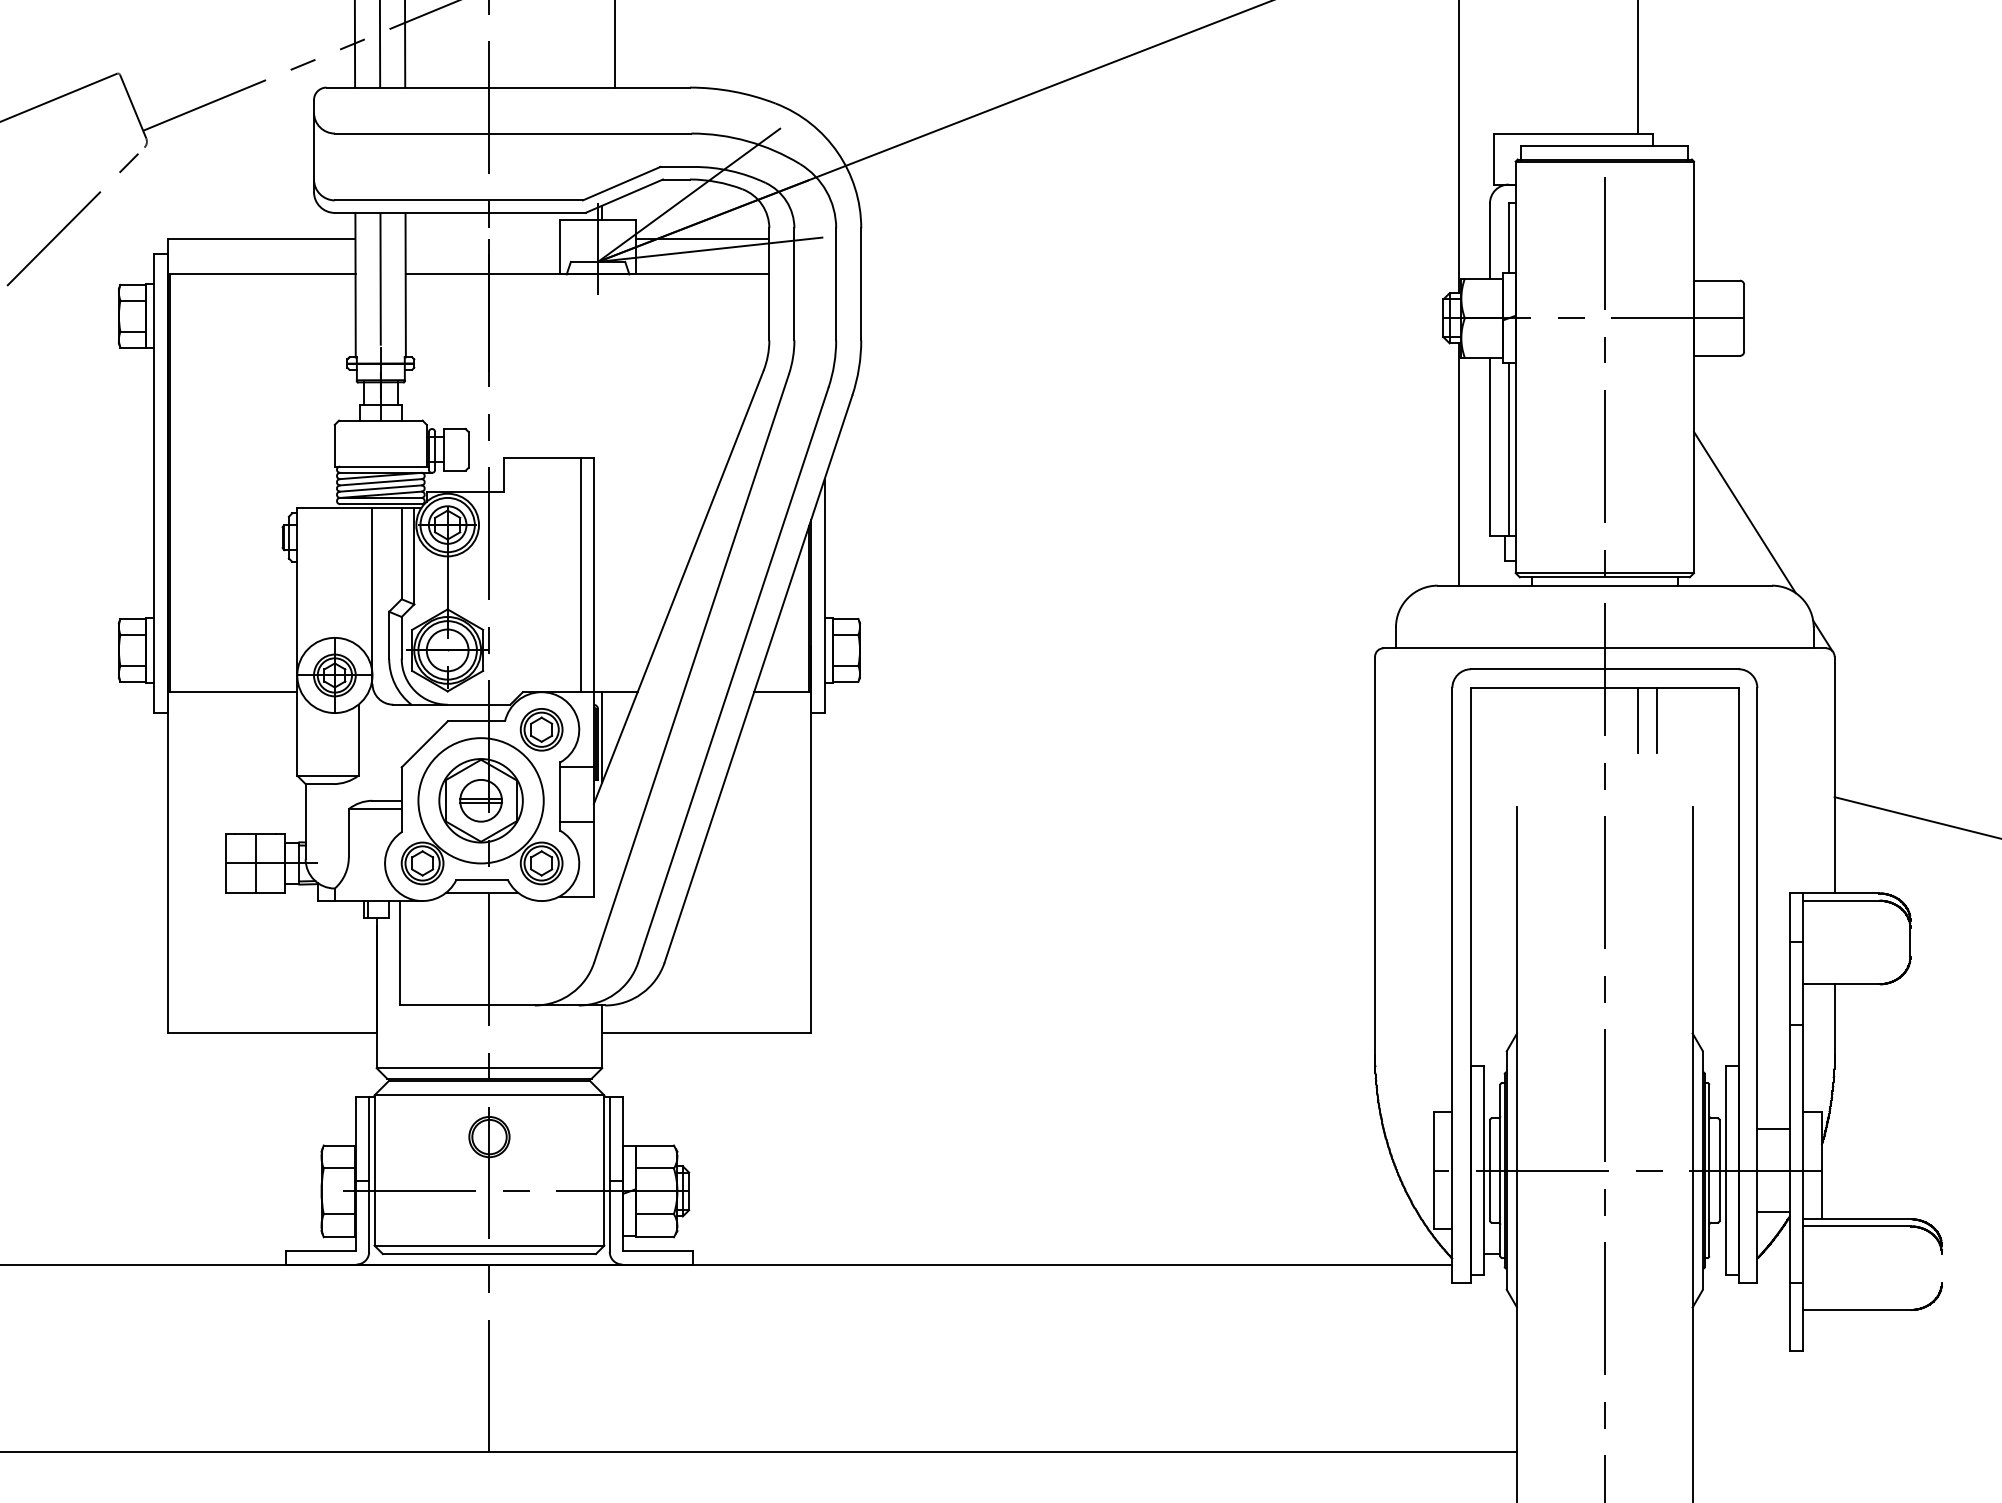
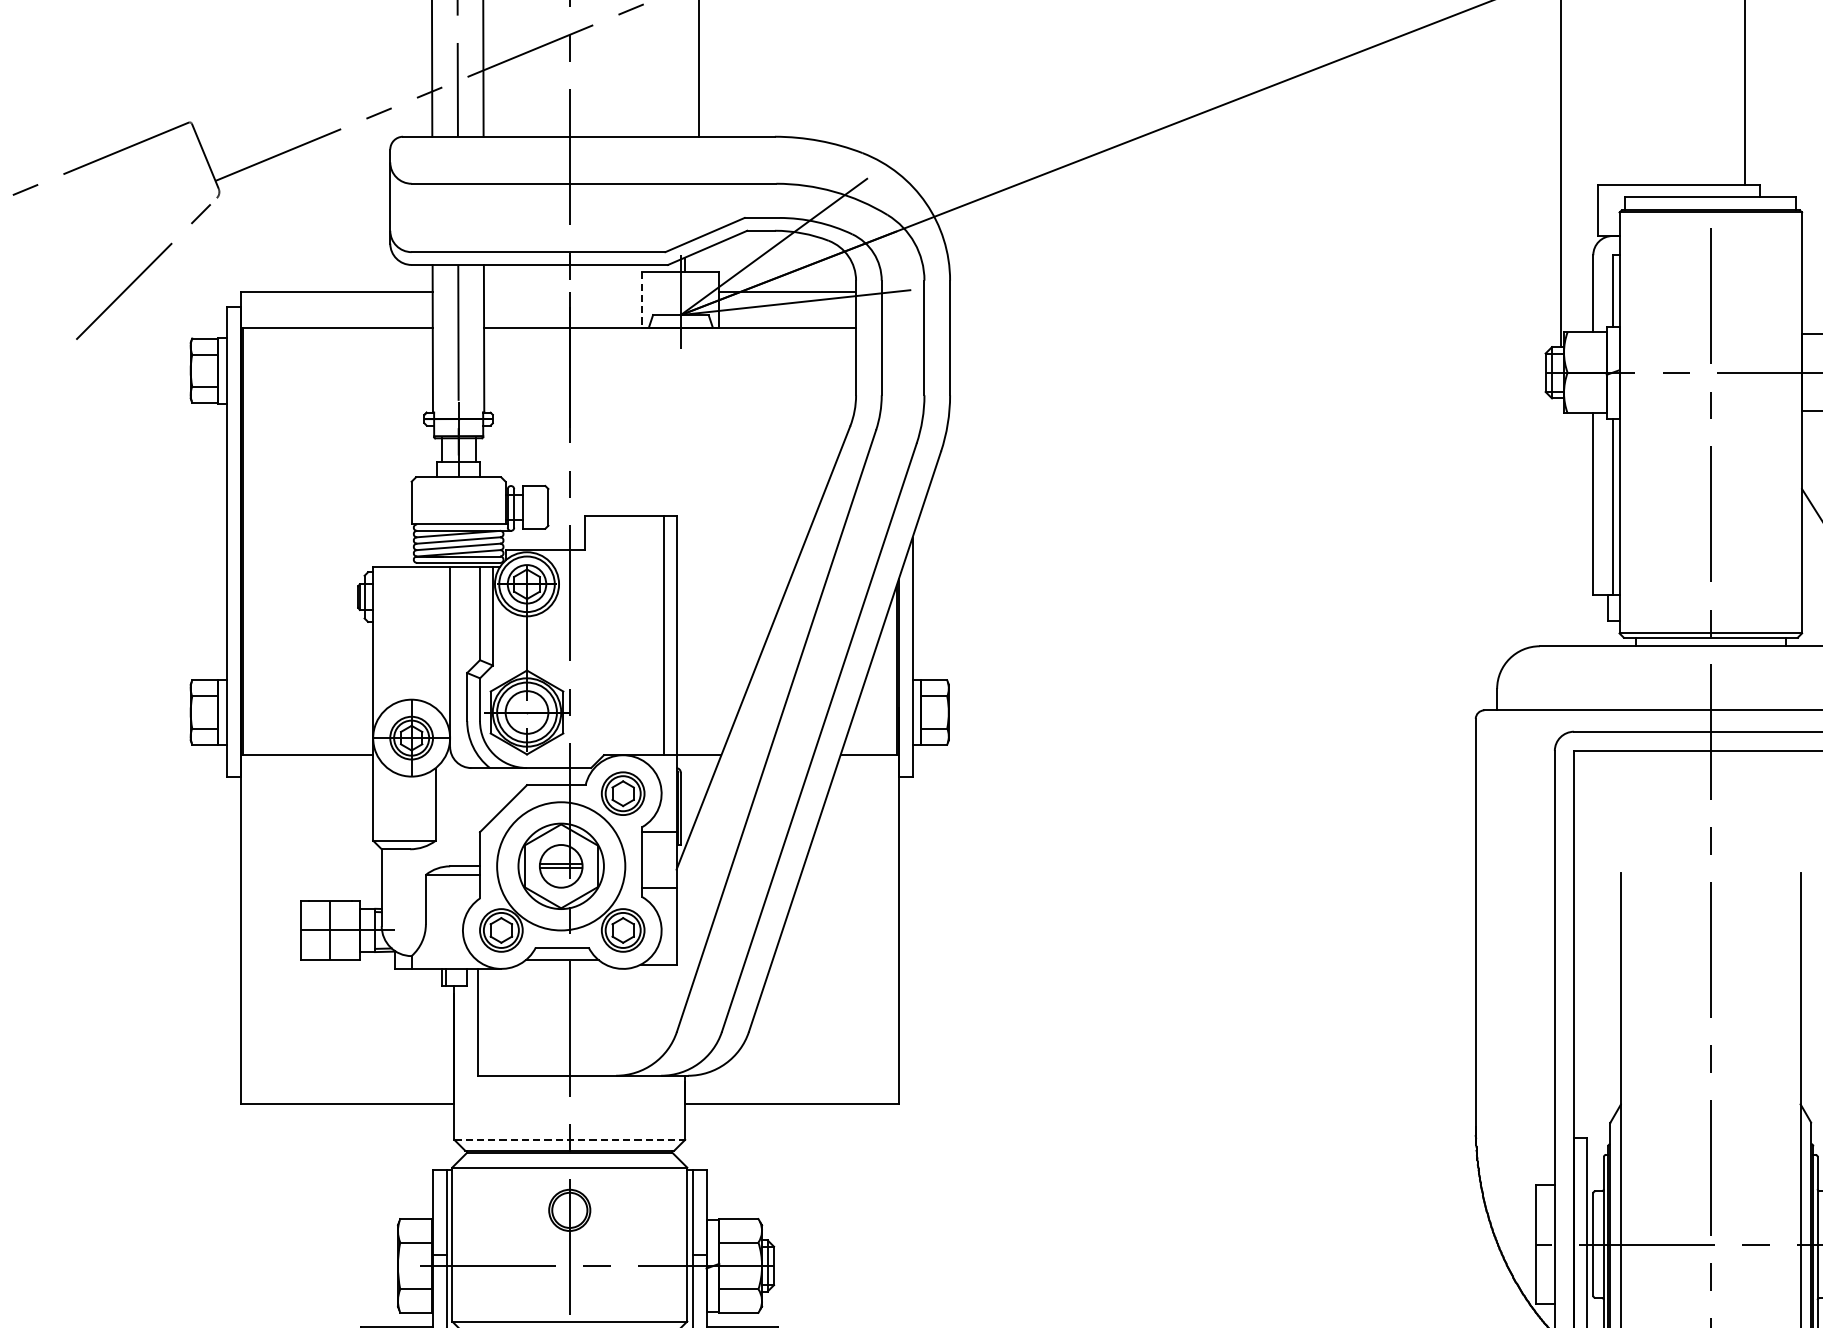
line: (560, 247) -> (642, 300), solid -> dashed
line: (1458, 464) -> (1561, 522), removed
line: (1638, 720) -> (1745, 784), removed
line: (1657, 720) -> (1764, 784), removed
line: (602, 737) -> (685, 801), removed
line: (489, 1068) -> (569, 1140), solid -> dashed

